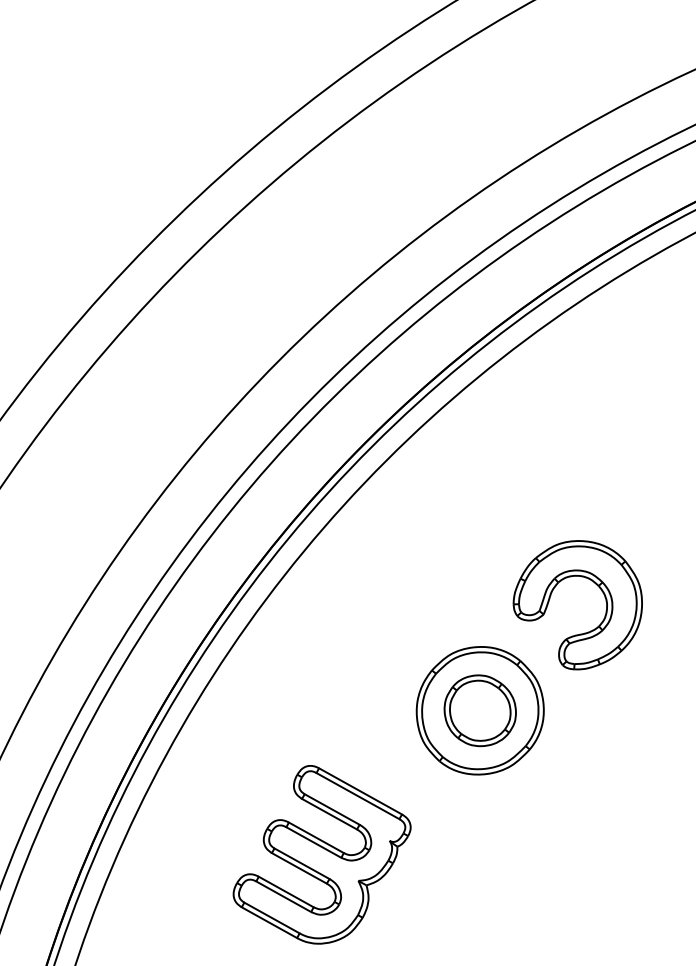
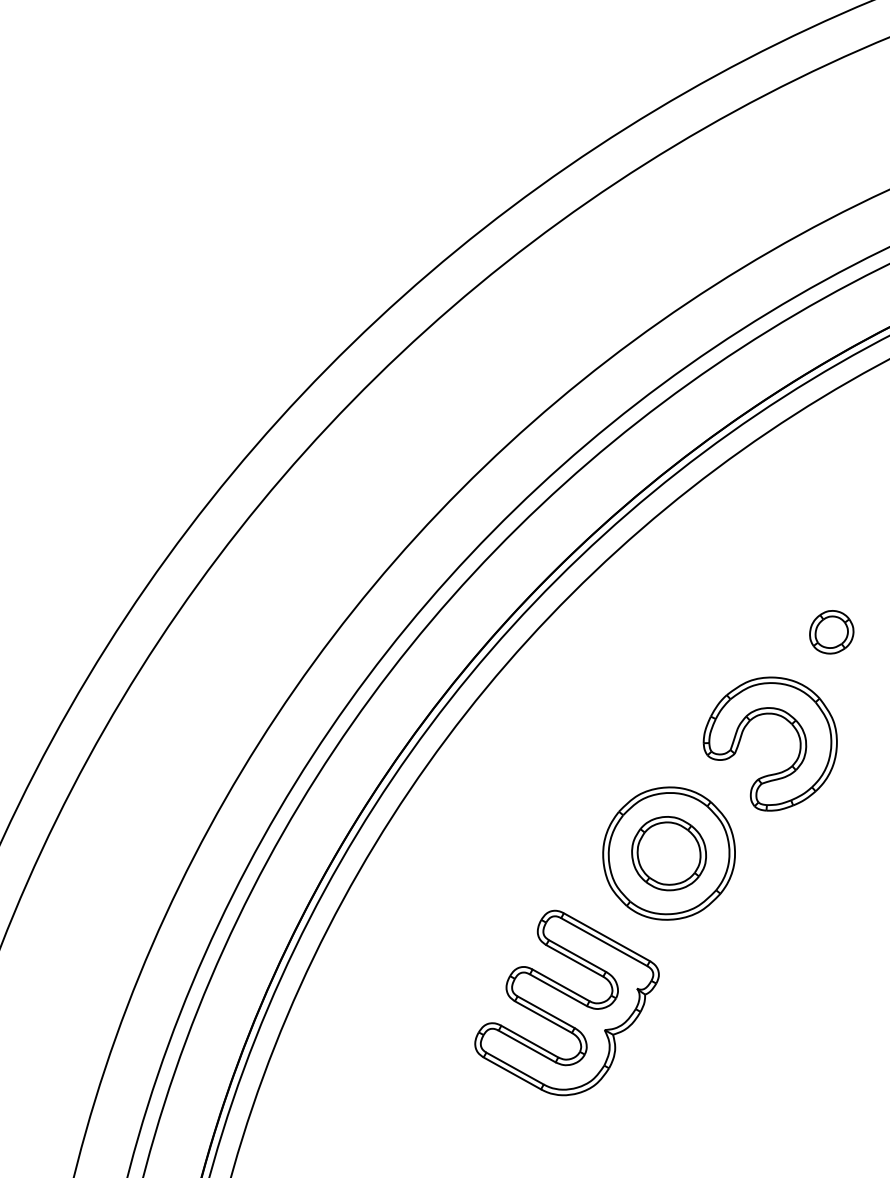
part: (636, 497) -> (831, 632), added
part: (321, 854) -> (566, 1002), moved

